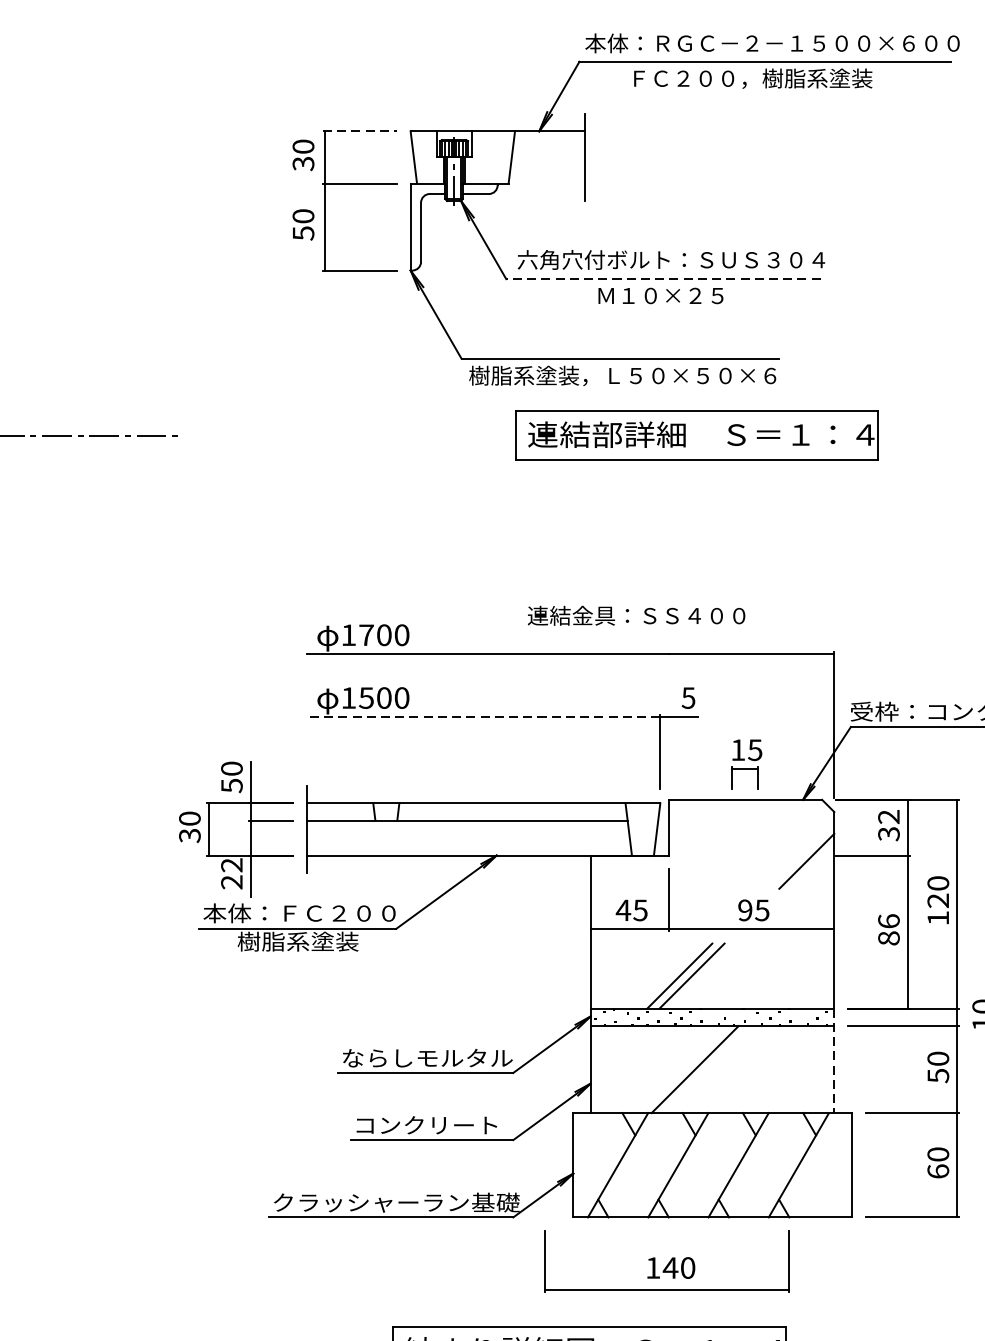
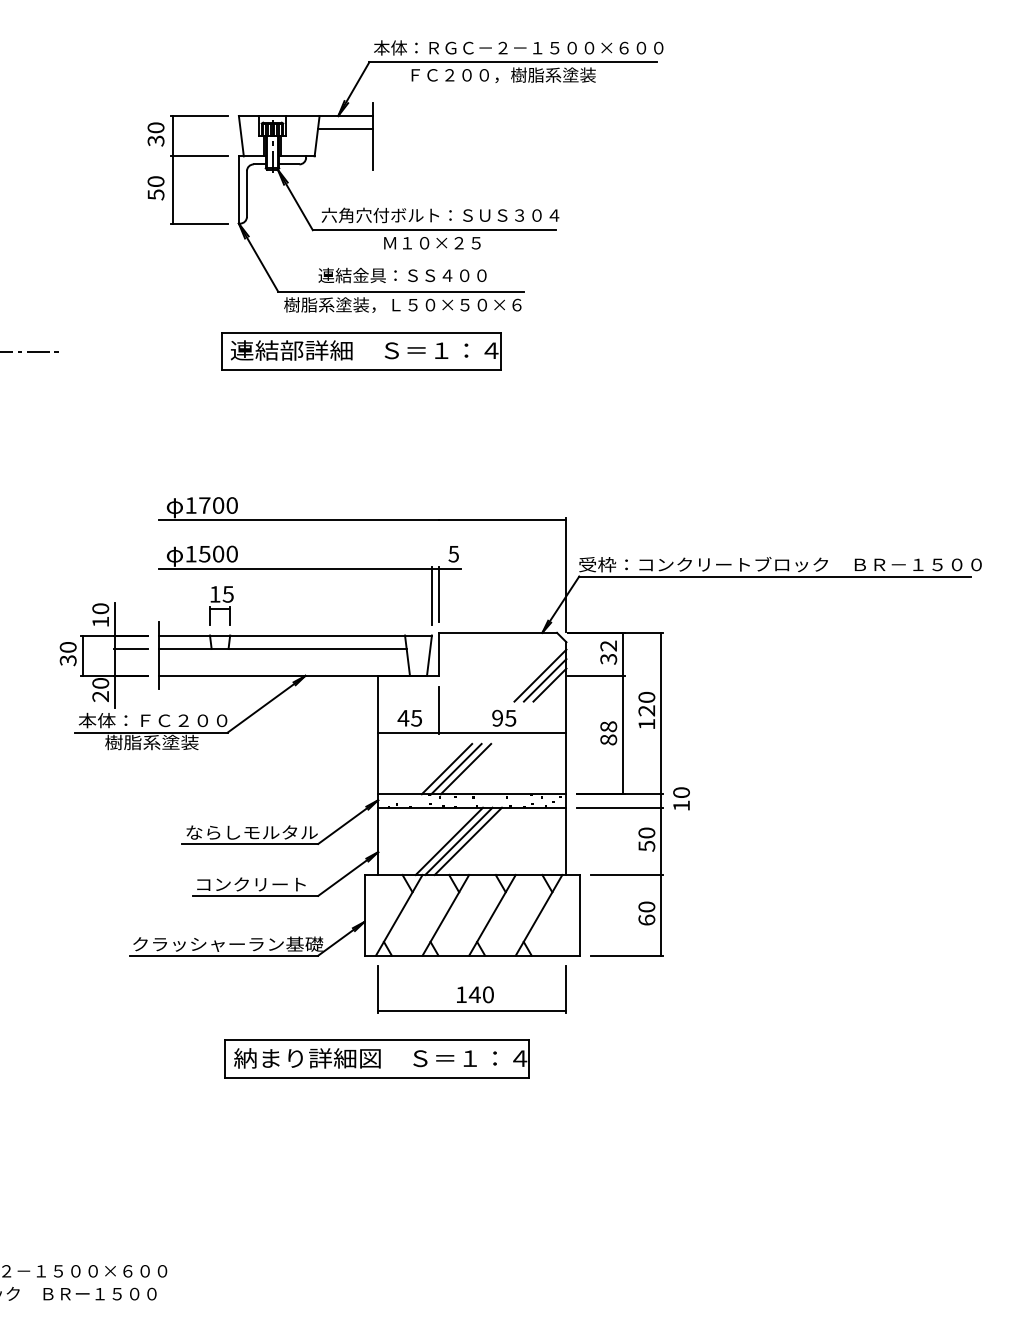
line: (359, 130) -> (199, 115), dashed -> solid
line: (548, 148) -> (345, 129), added
line: (663, 279) -> (434, 230), dashed -> solid
part: (697, 435) -> (361, 351), moved
text: (636, 615) -> (402, 275), moved
line: (482, 716) -> (294, 568), dashed -> solid
line: (668, 750) -> (438, 594), added
part: (746, 764) -> (221, 605), moved
text: (231, 785) -> (100, 621), 50 -> 10
line: (800, 855) -> (540, 675), added
text: (231, 865) -> (100, 683), 22 -> 20
line: (812, 866) -> (549, 684), added
text: (888, 921) -> (608, 726), 86 -> 88
line: (703, 975) -> (465, 768), added
line: (834, 1061) -> (566, 835), dashed -> solid
line: (683, 1068) -> (449, 840), added
line: (707, 1068) -> (468, 840), added
part: (666, 1261) -> (471, 989), moved

